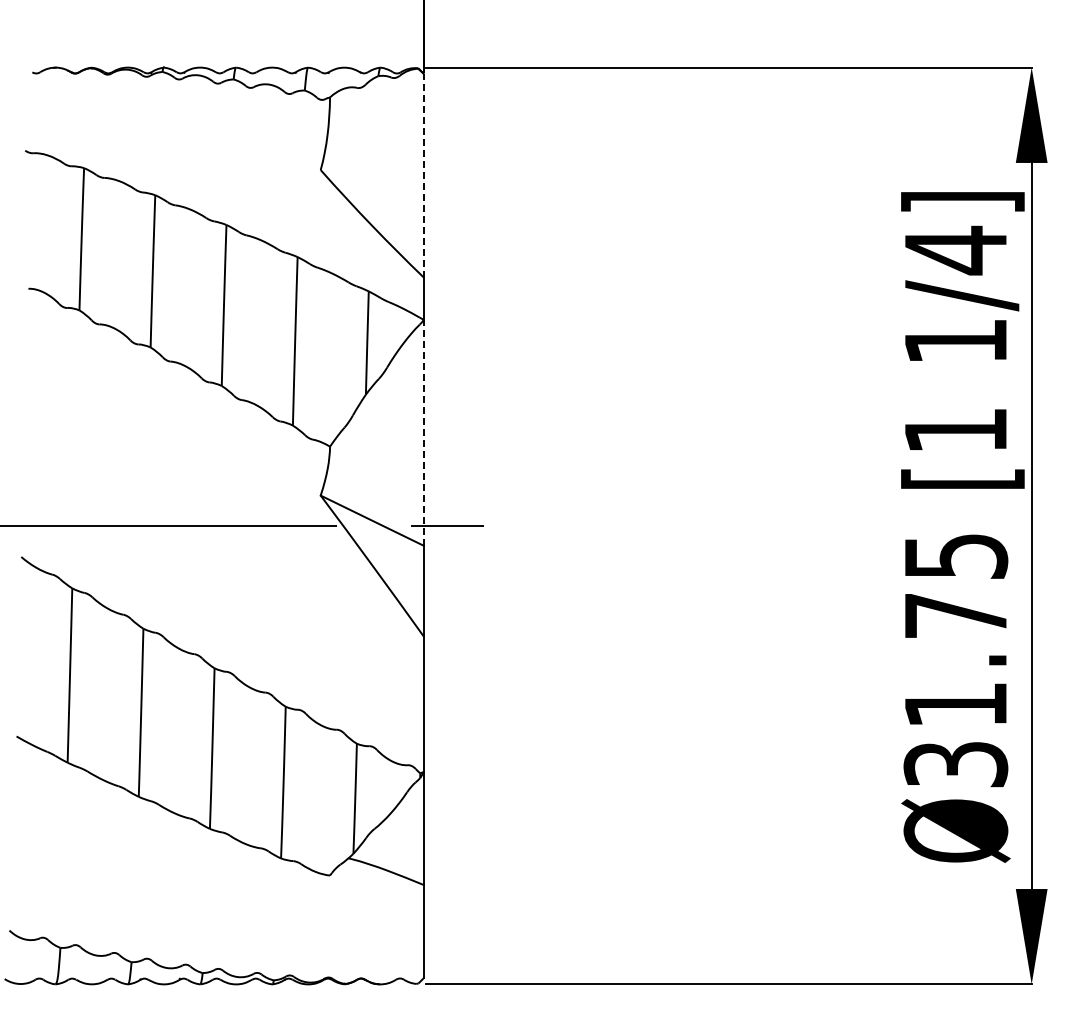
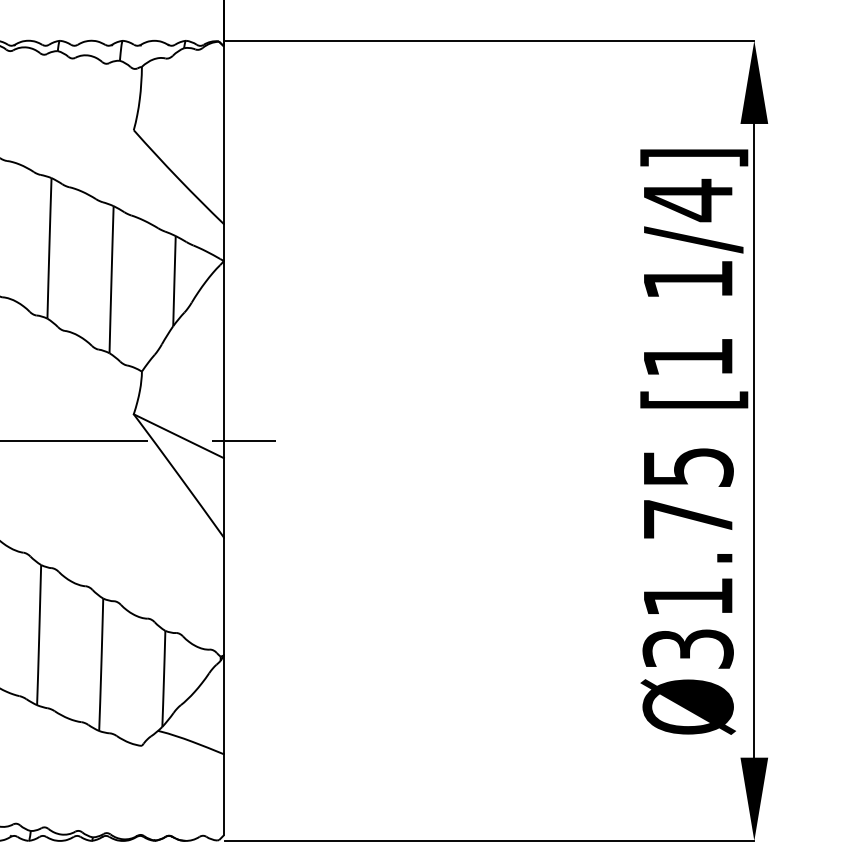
line: (423, 175) -> (223, 134), dashed -> solid
line: (423, 432) -> (223, 359), dashed -> solid

